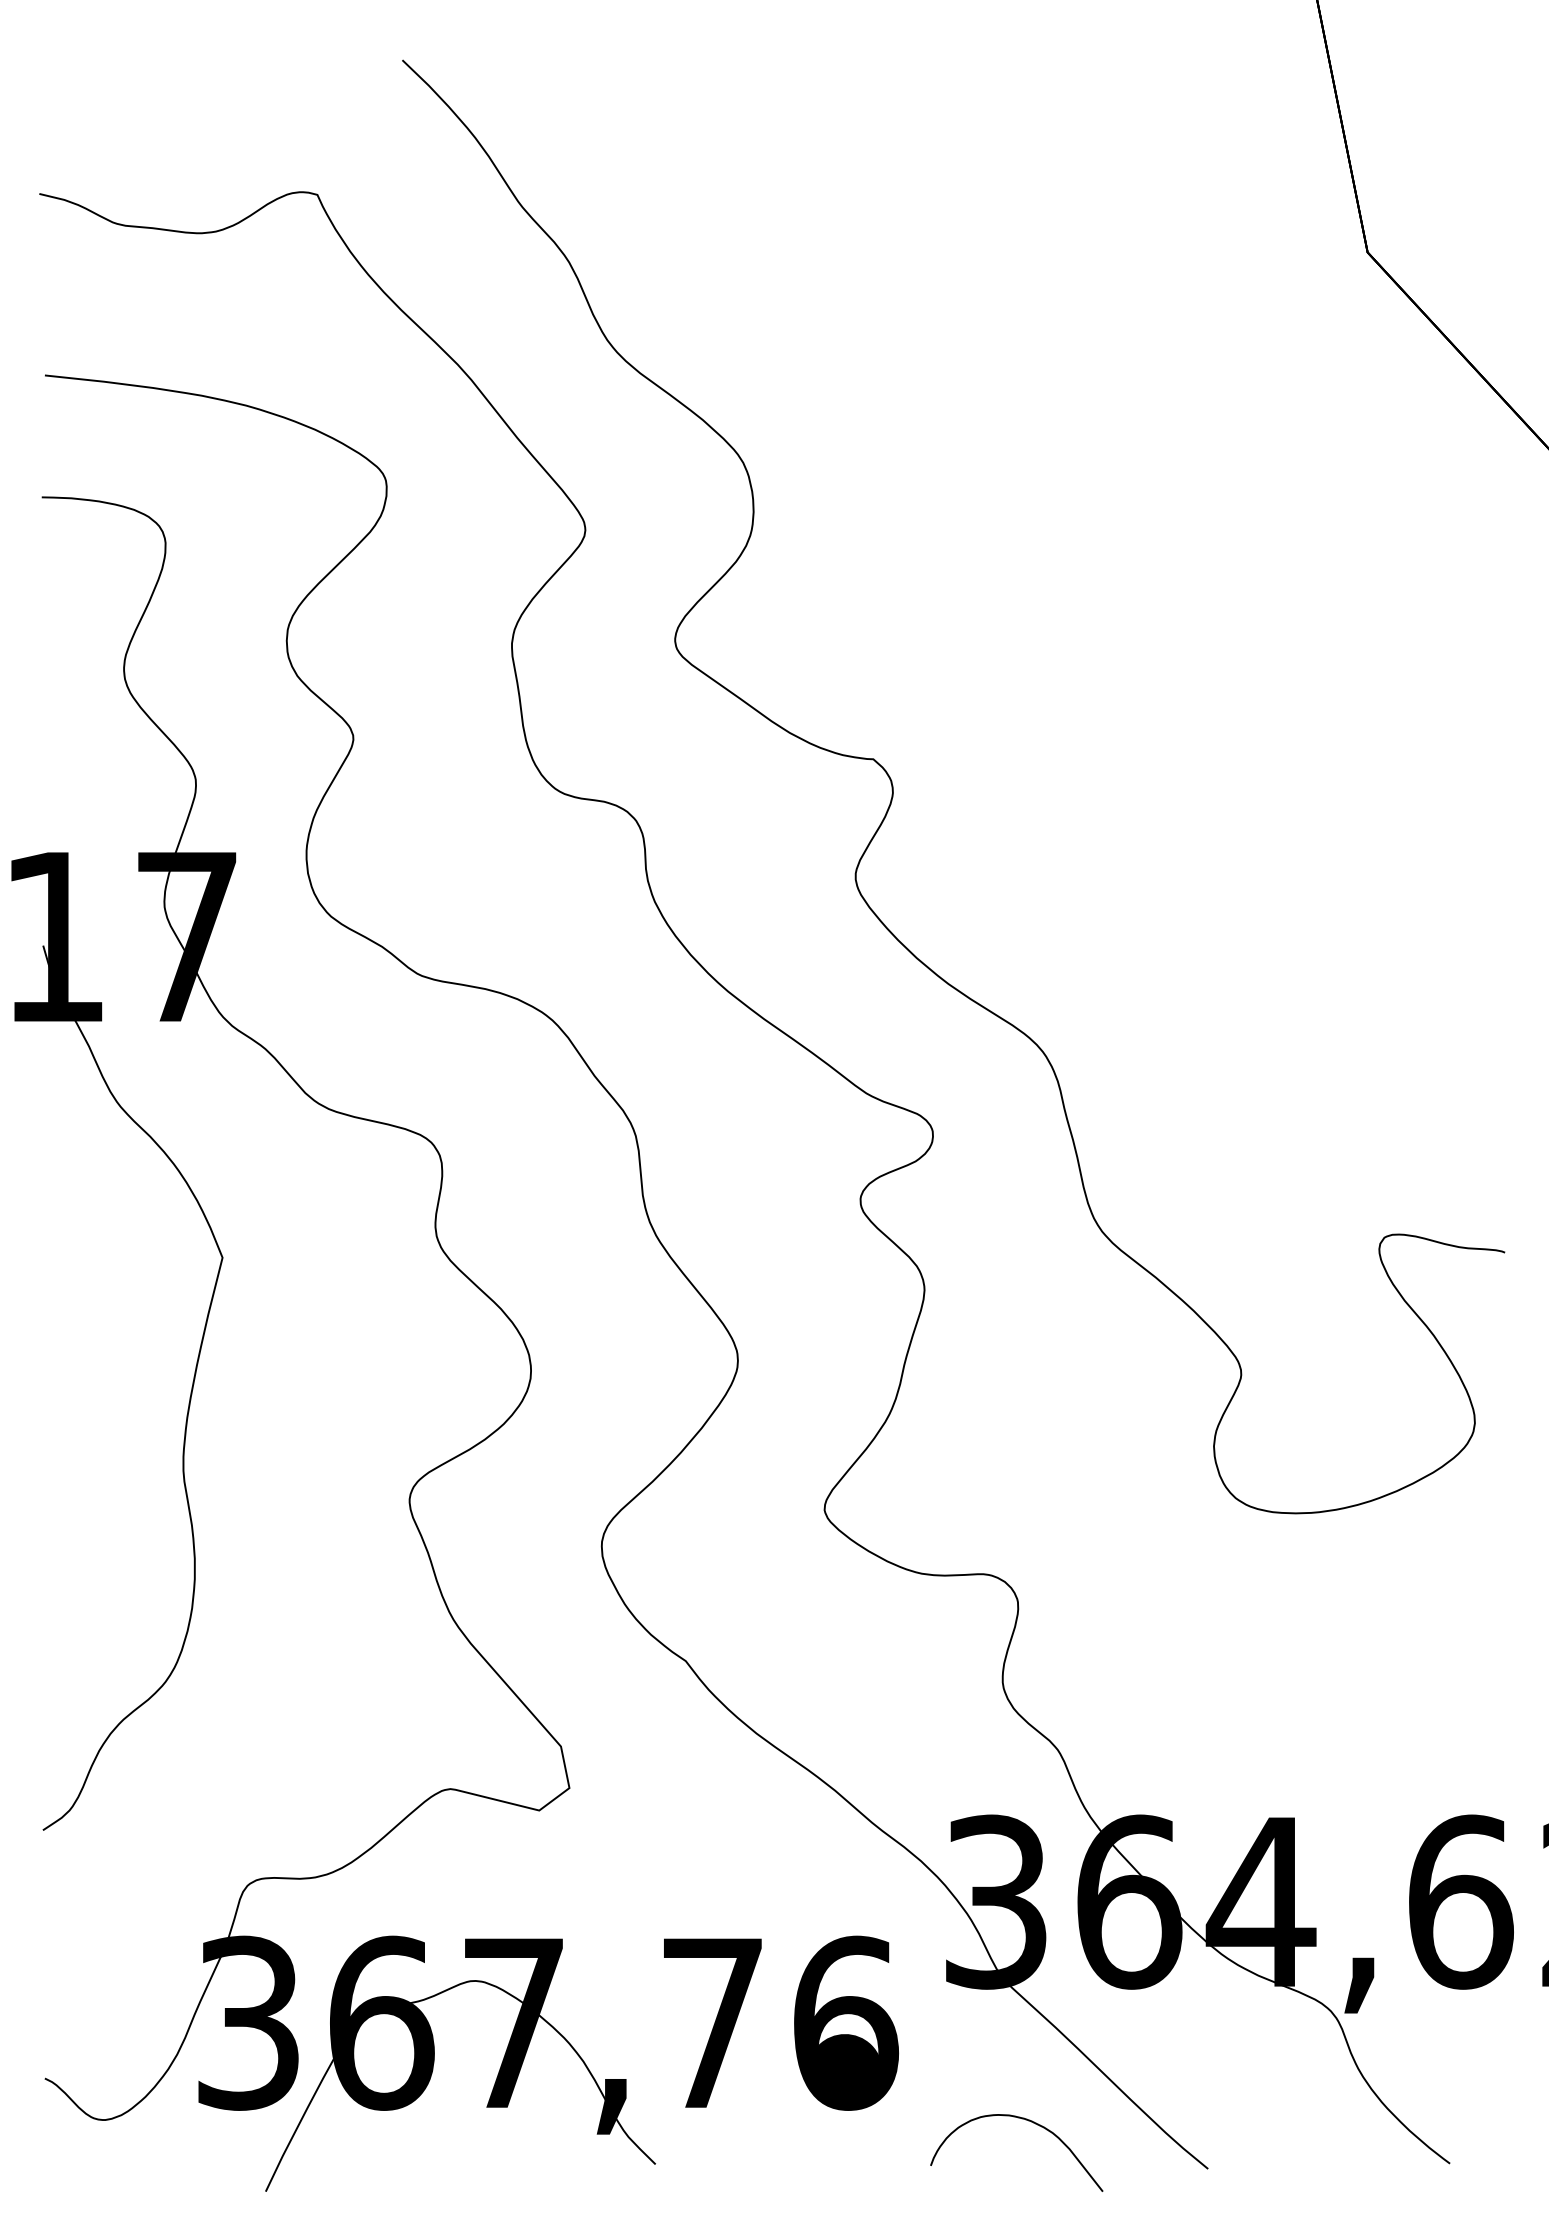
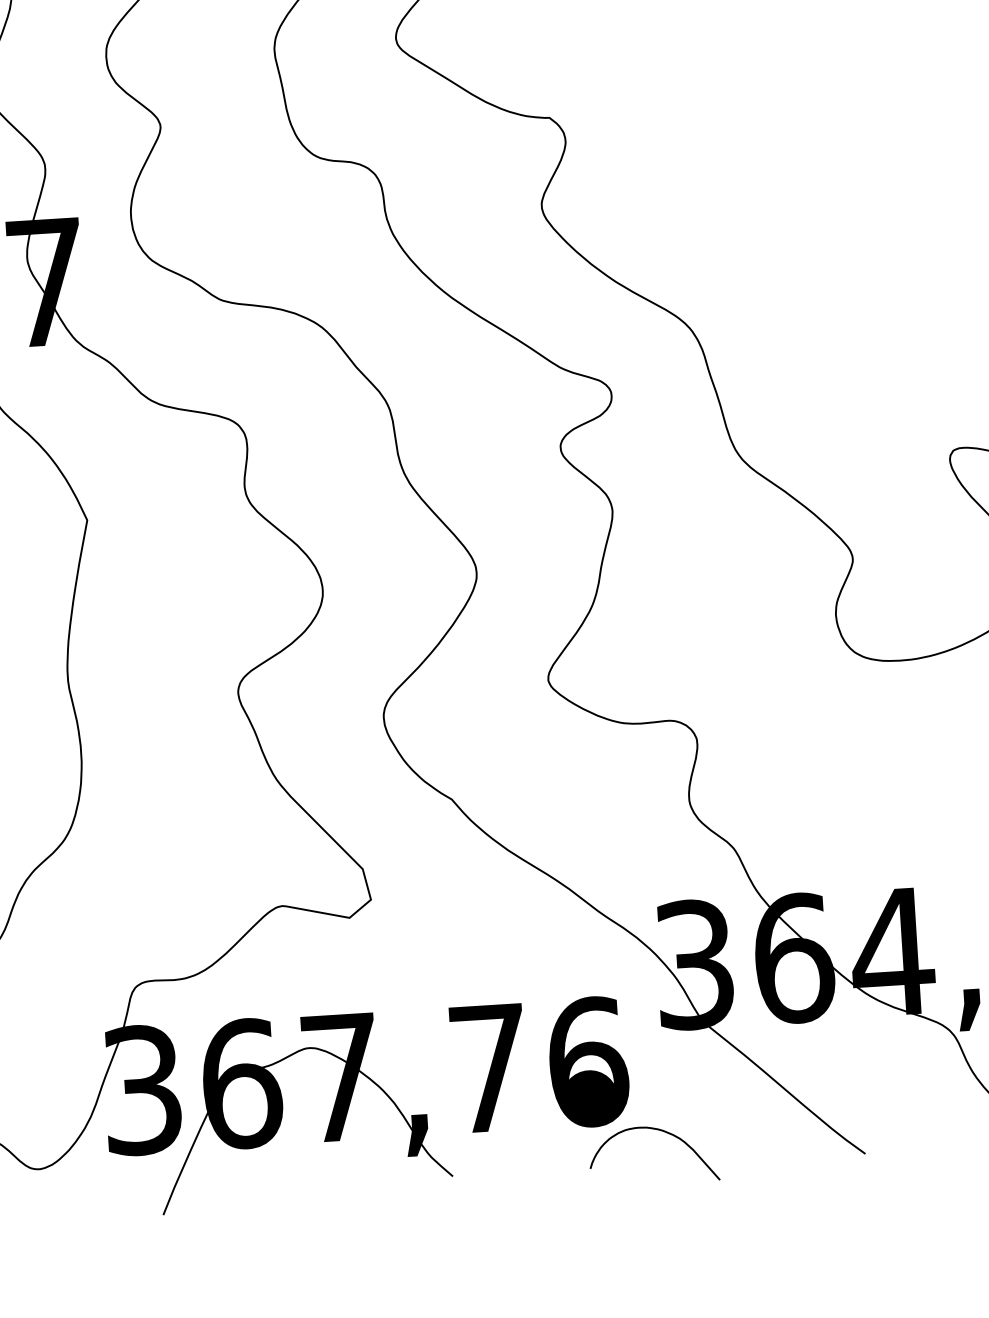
curve: (1025, 2120) -> (658, 1130), moved

